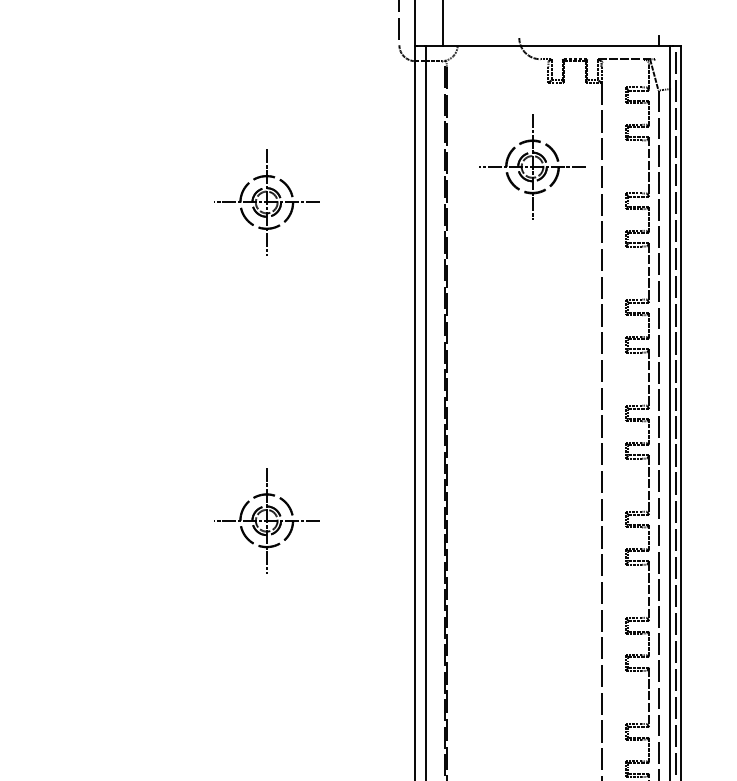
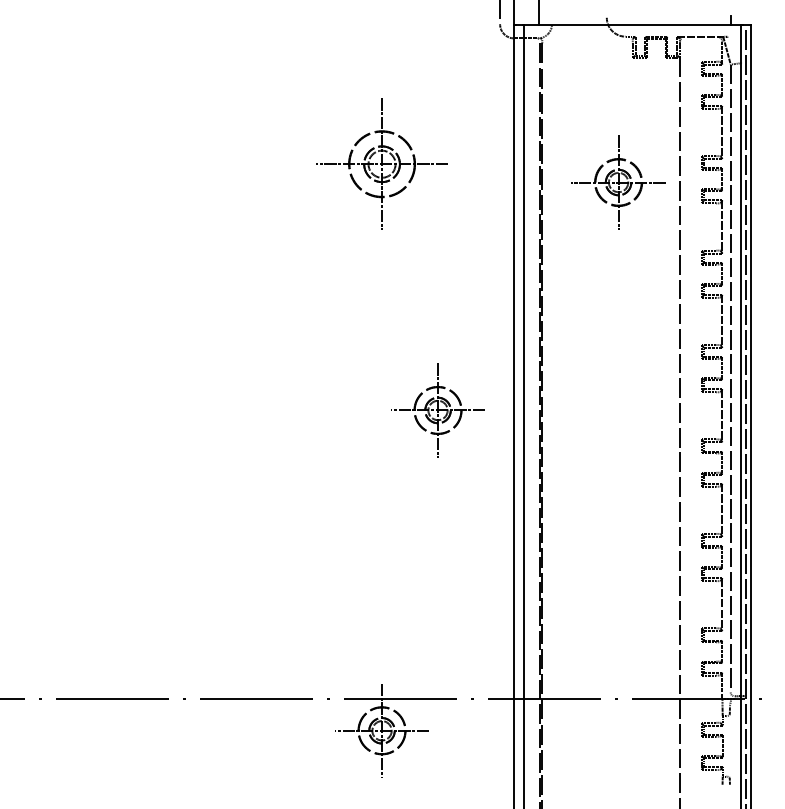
part: (532, 166) -> (618, 182), moved
part: (266, 201) -> (381, 163), size x1.4
part: (266, 520) -> (437, 410), moved

